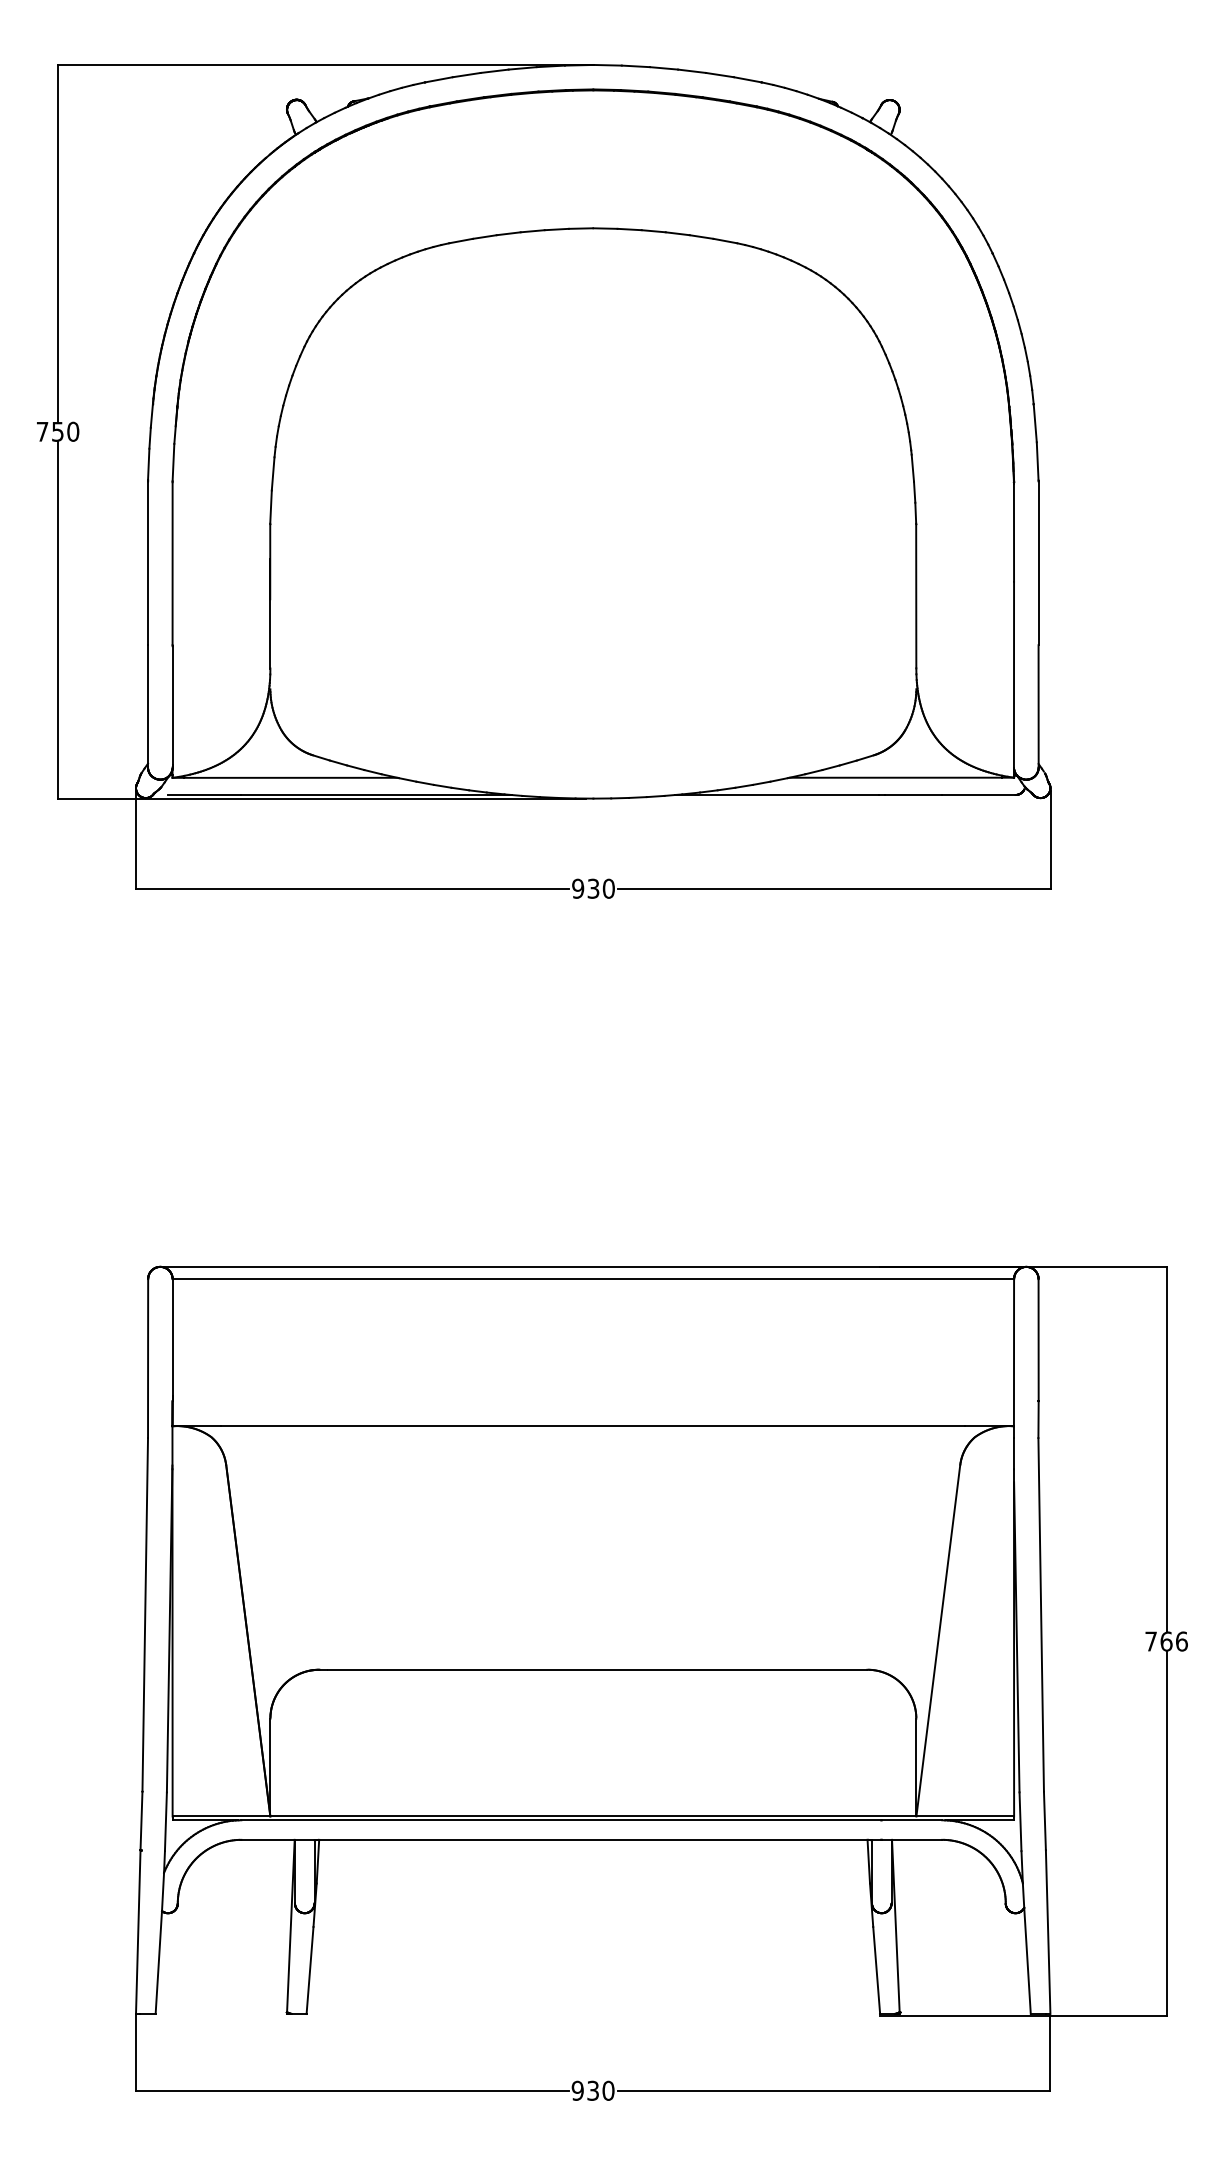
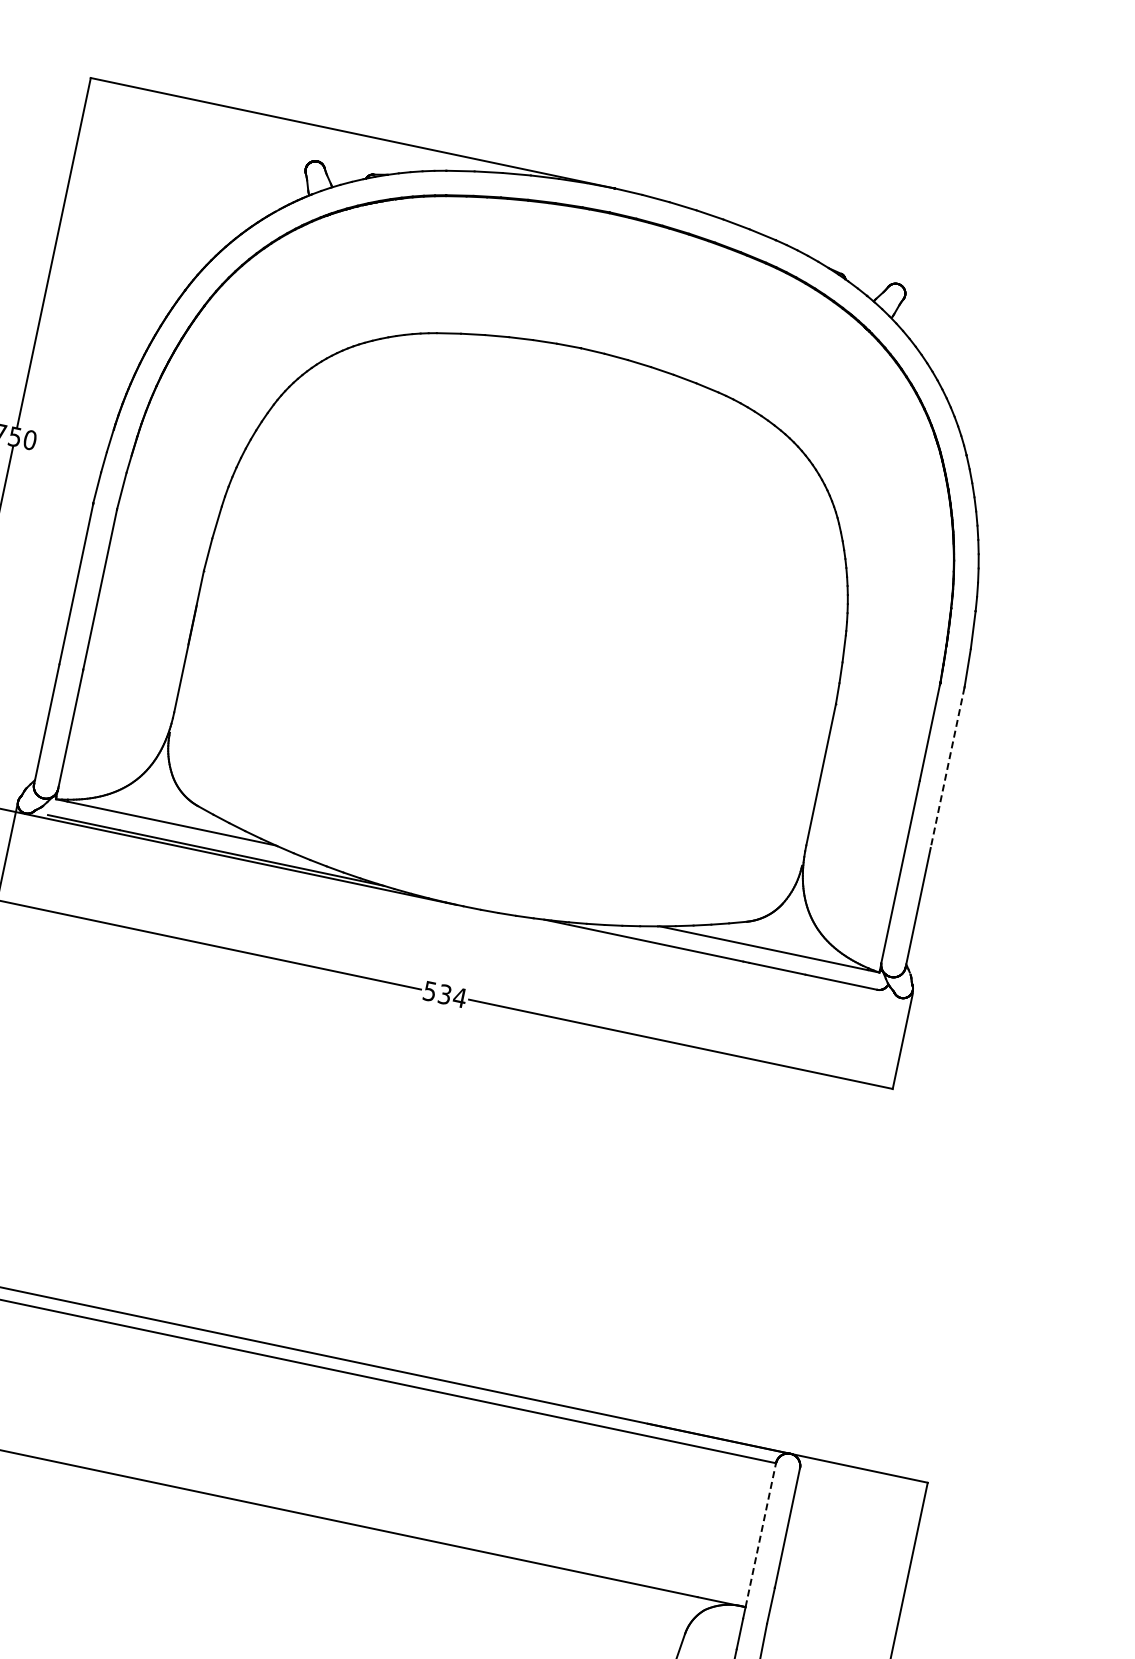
line: (1038, 563) -> (947, 768), solid -> dashed
text: (593, 888) -> (445, 994), 930 -> 534
line: (1014, 1352) -> (761, 1535), solid -> dashed

